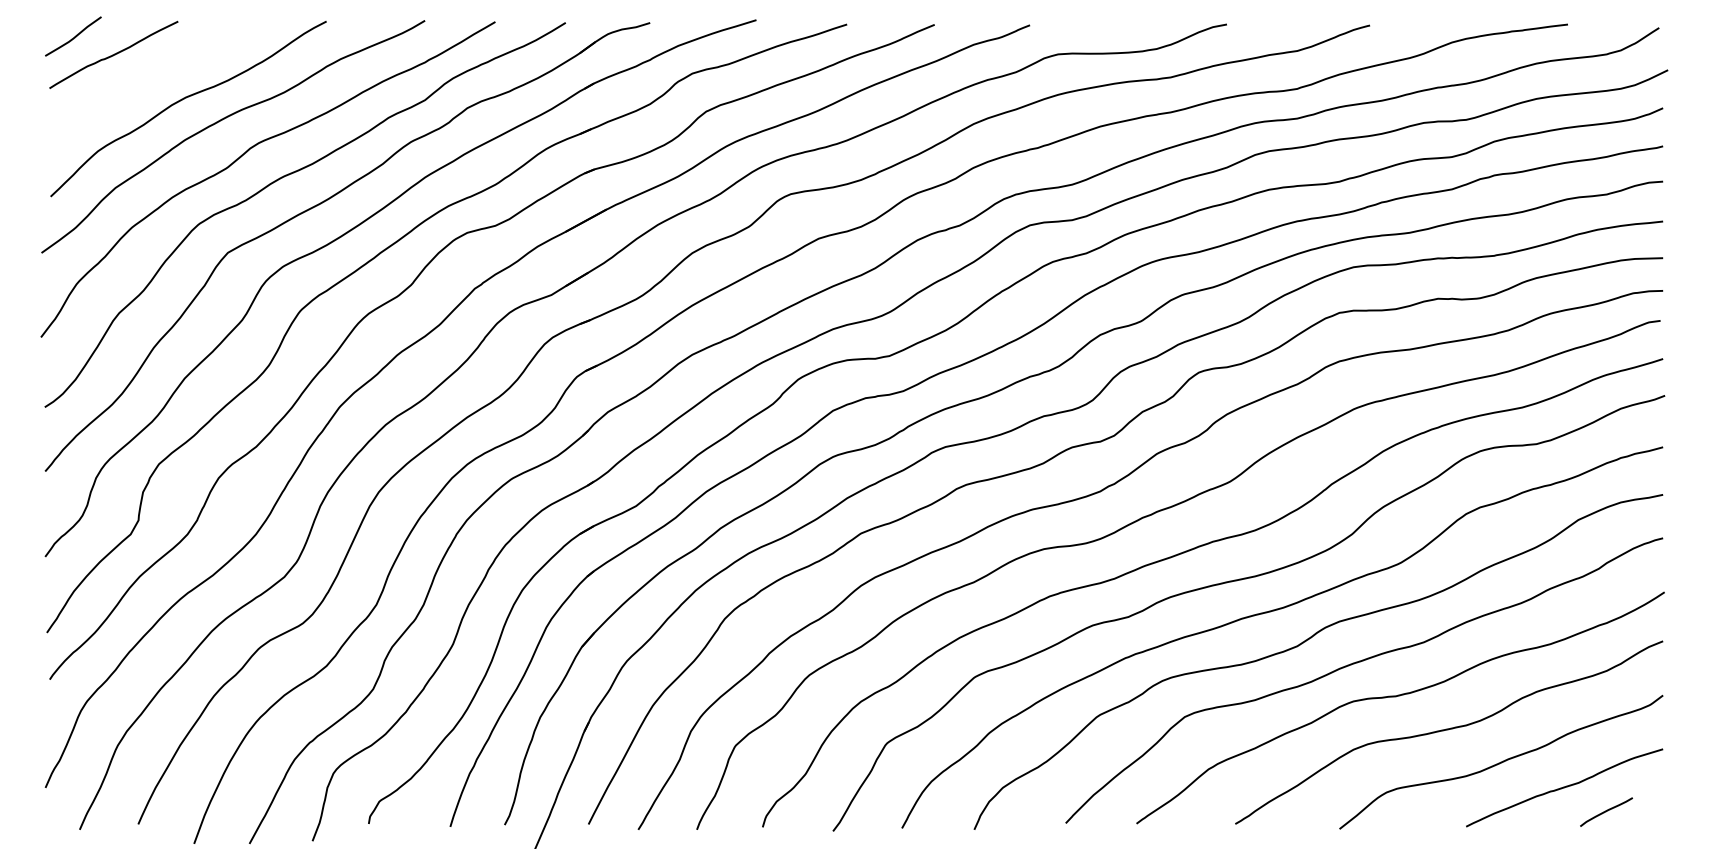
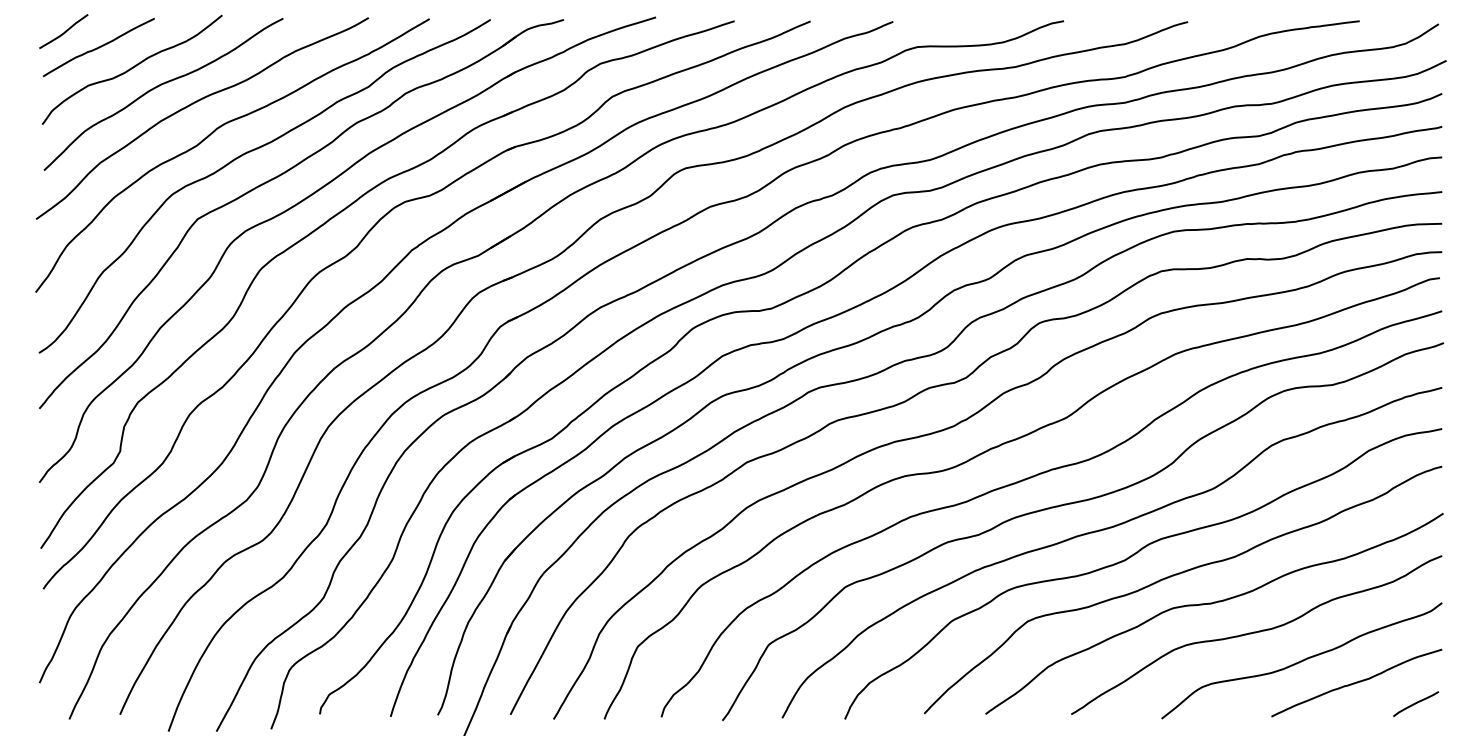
curve: (151, 80) -> (131, 69), added
curve: (1606, 811) -> (1416, 703), moved

